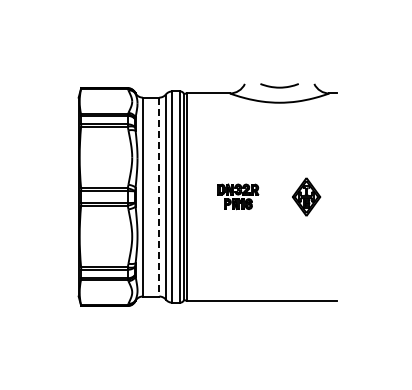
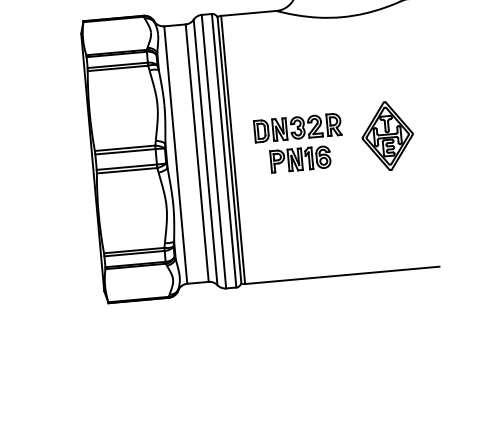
part: (238, 196) -> (299, 143), size x1.67
part: (306, 196) -> (387, 135), size x1.43
line: (159, 197) -> (197, 153), dashed -> solid

